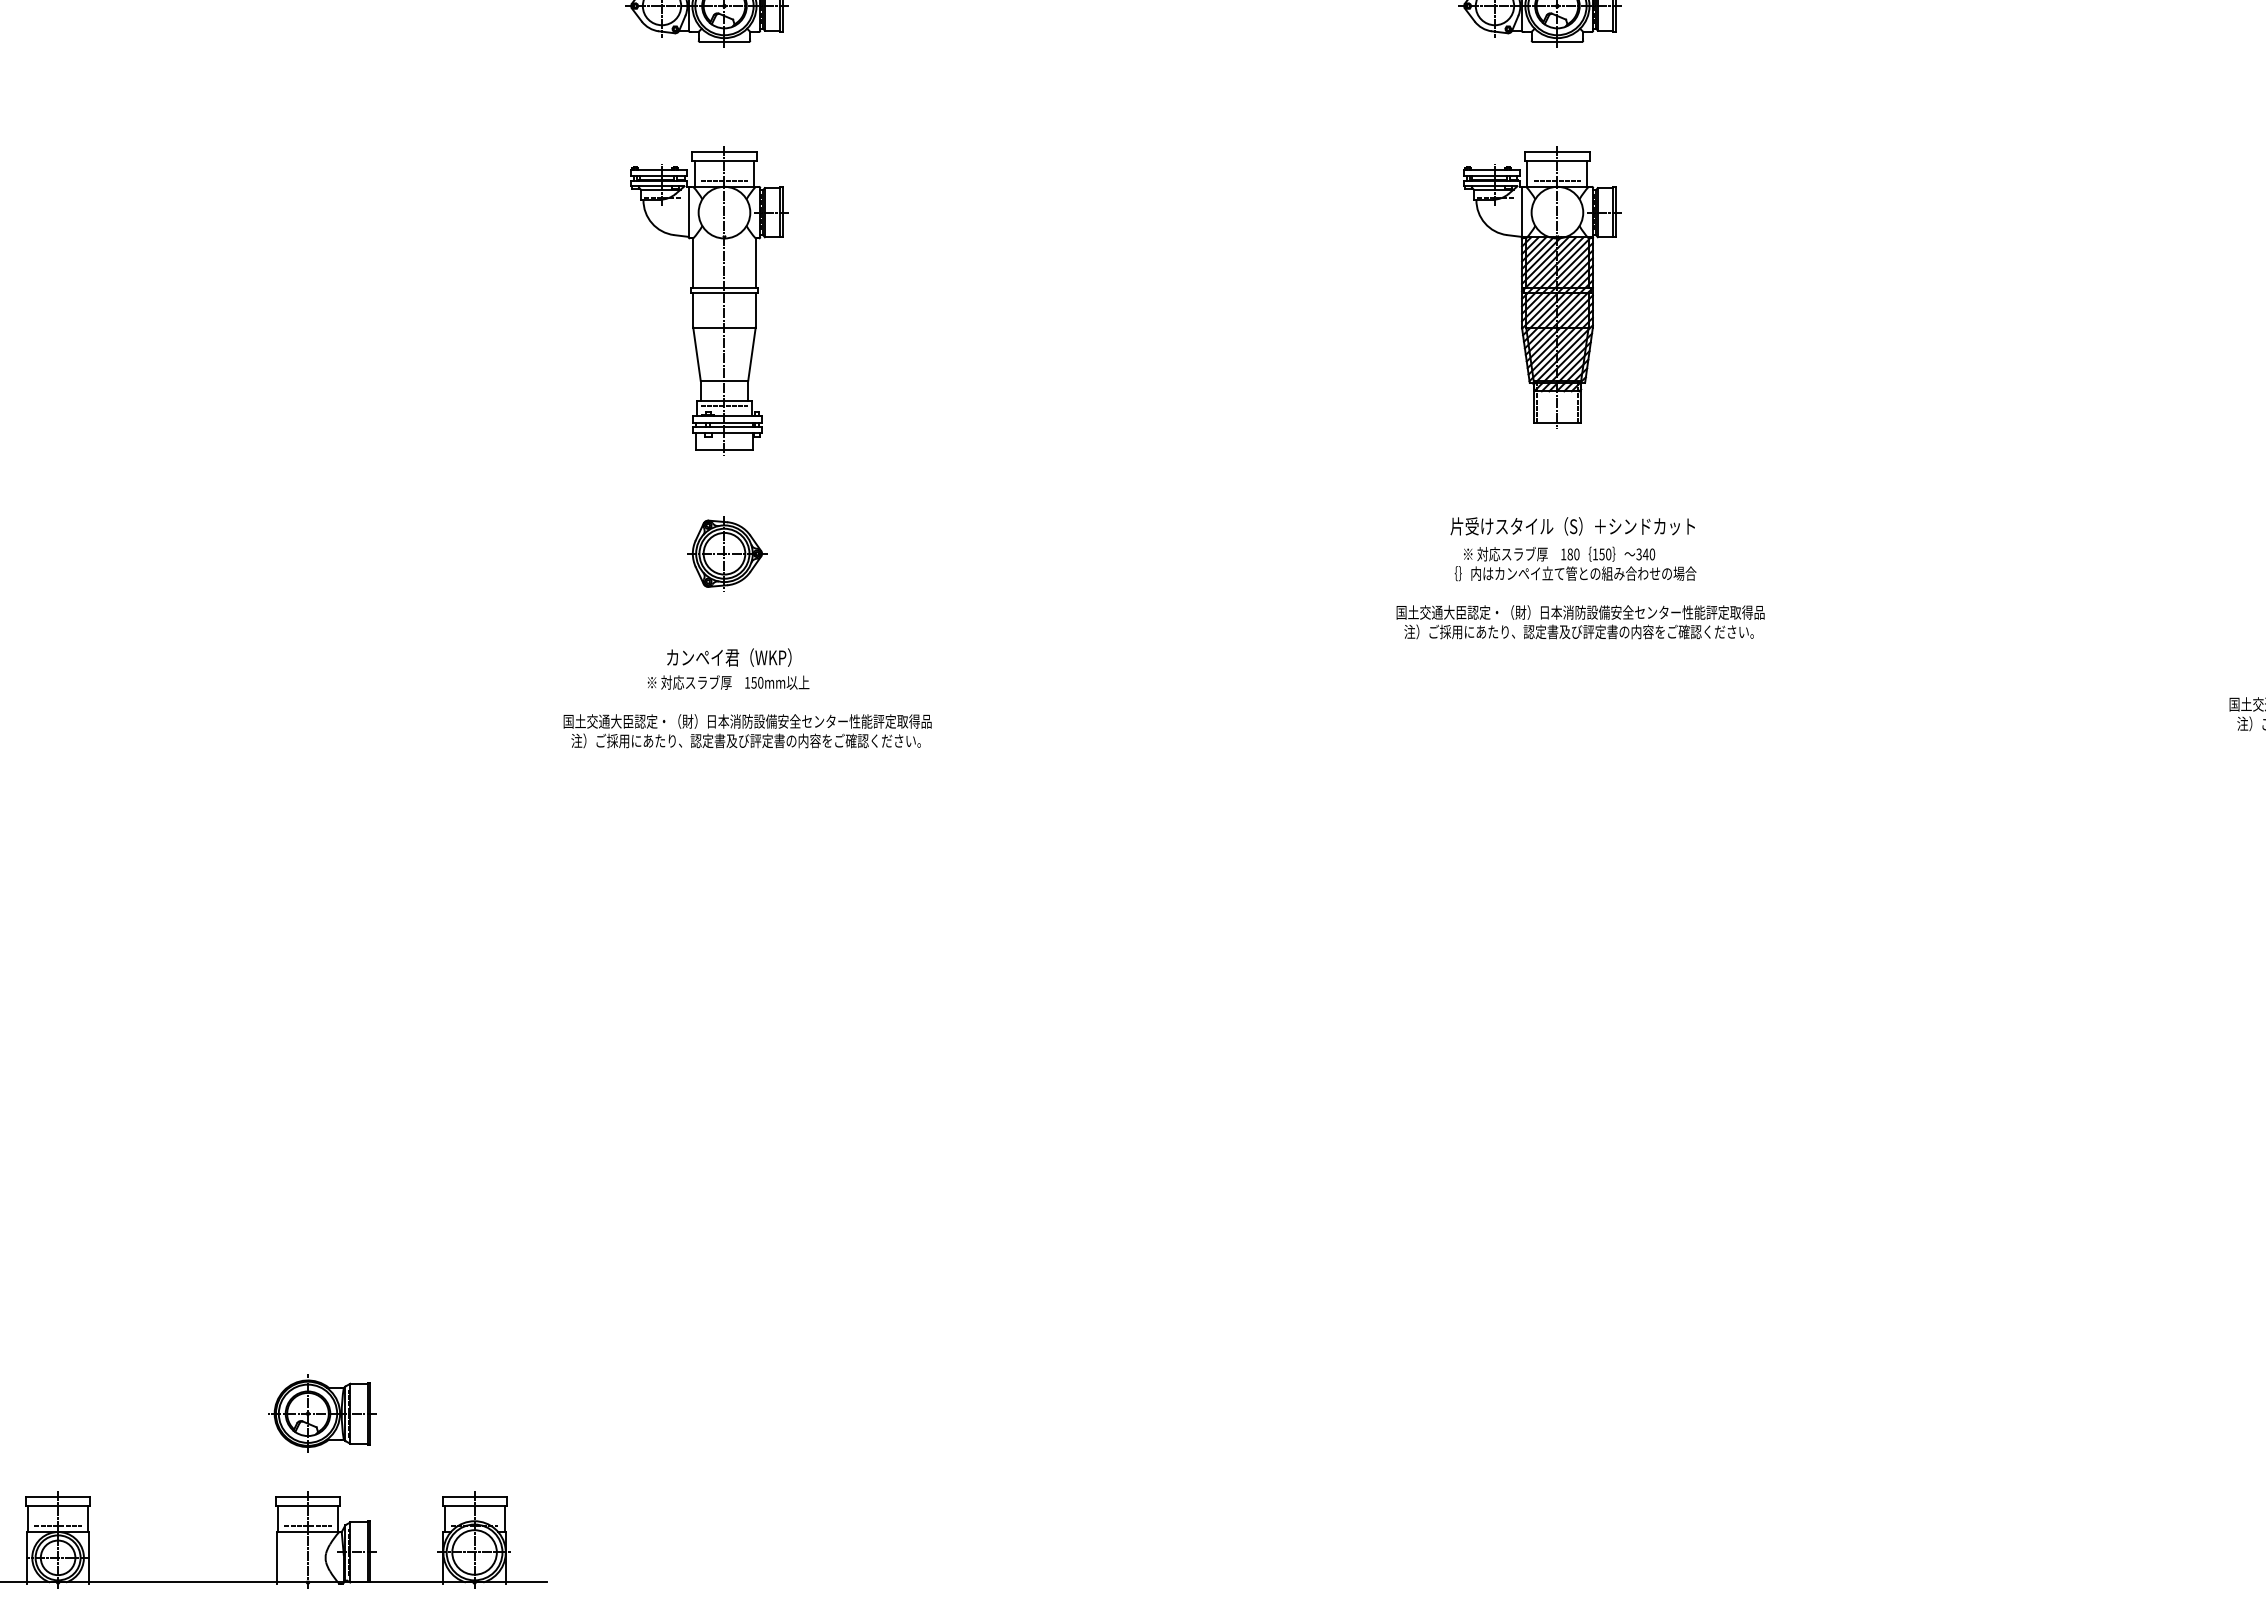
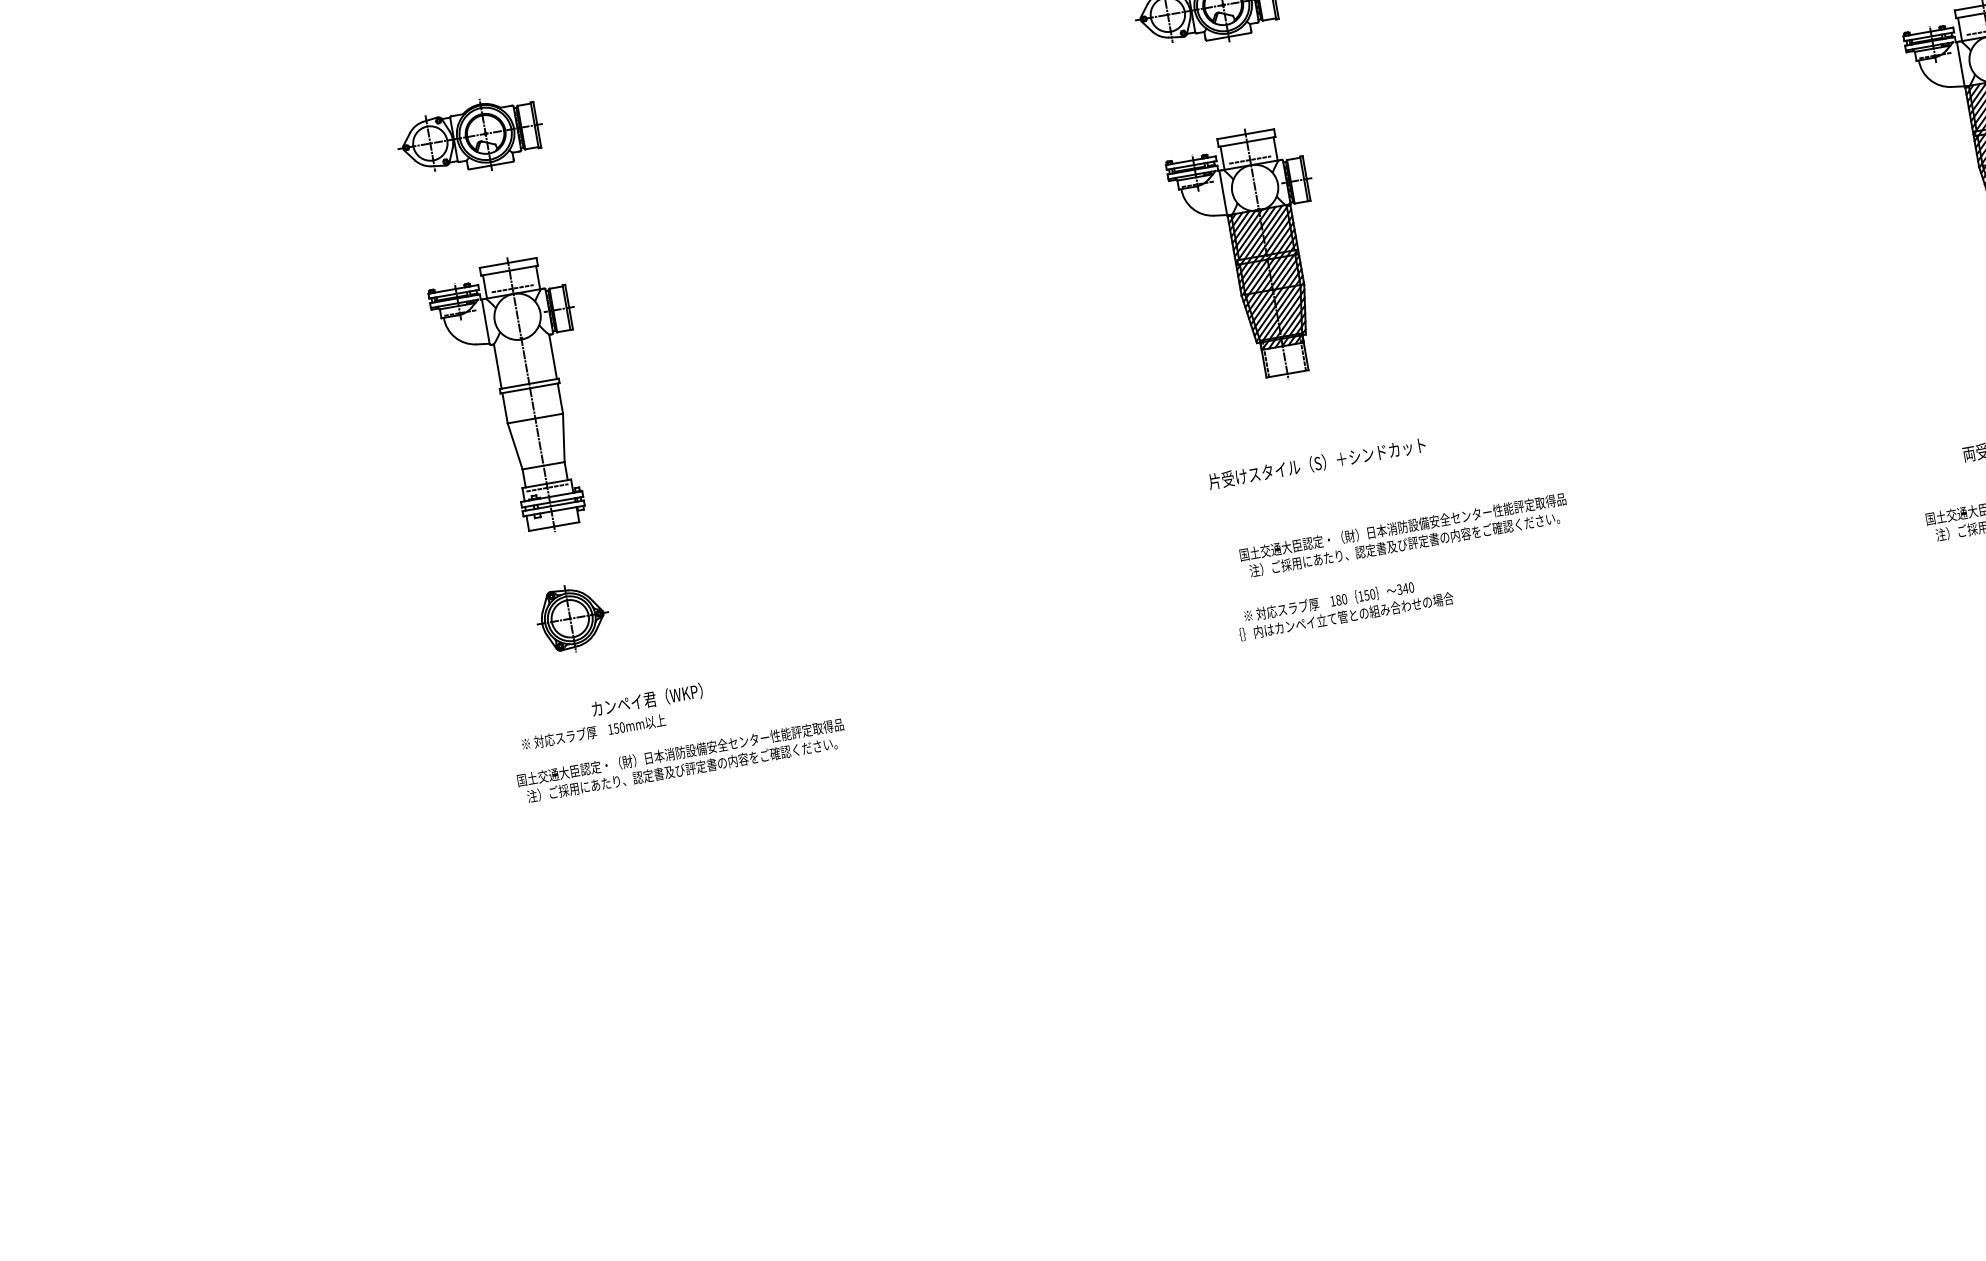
text: (1575, 563) -> (1344, 607), moved
text: (1580, 622) -> (1404, 535), moved
text: (729, 657) -> (647, 699), moved
text: (747, 731) -> (681, 761), moved

